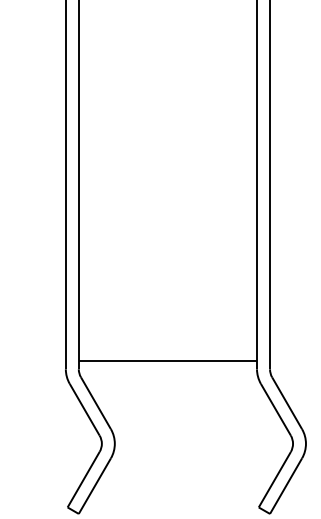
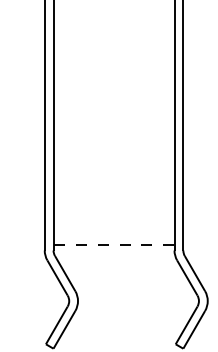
line: (168, 360) -> (114, 244), solid -> dashed

